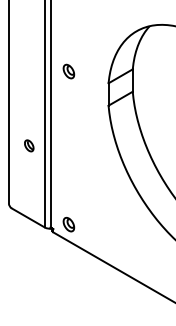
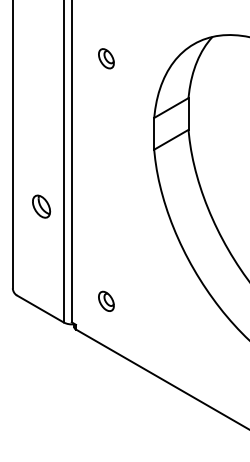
part: (68, 71) -> (105, 58), moved
part: (29, 145) -> (42, 206), size x1.4
part: (68, 224) -> (105, 301), moved

